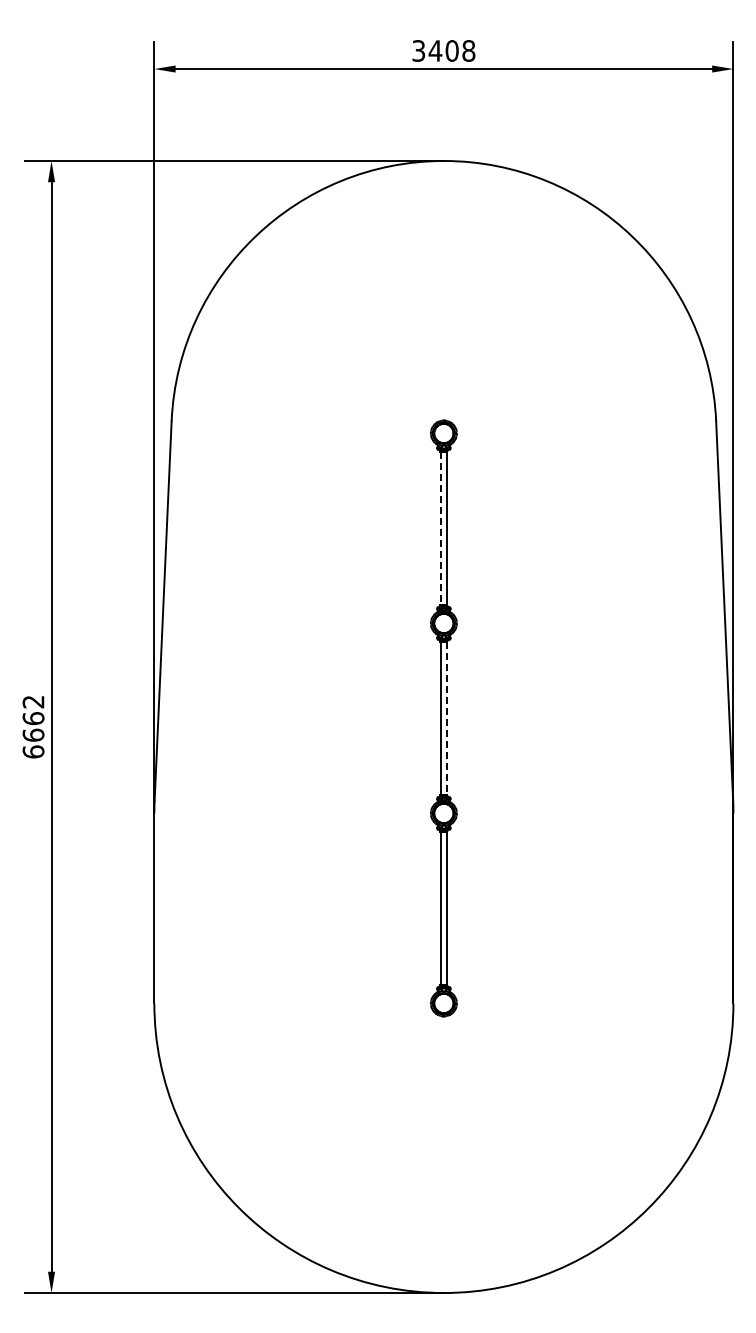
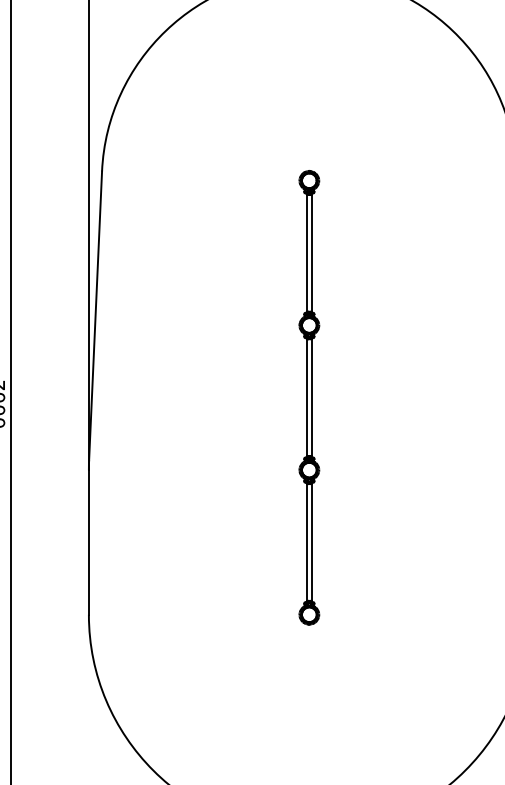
line: (441, 528) -> (307, 253), dashed -> solid
line: (446, 718) -> (311, 397), dashed -> solid

